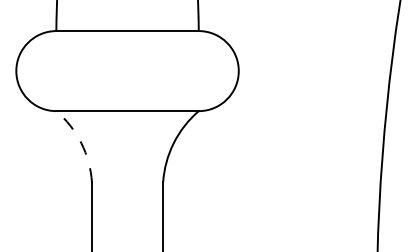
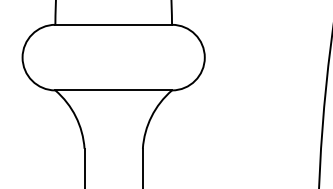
arc: (81, 143) -> (75, 116), dashed -> solid

